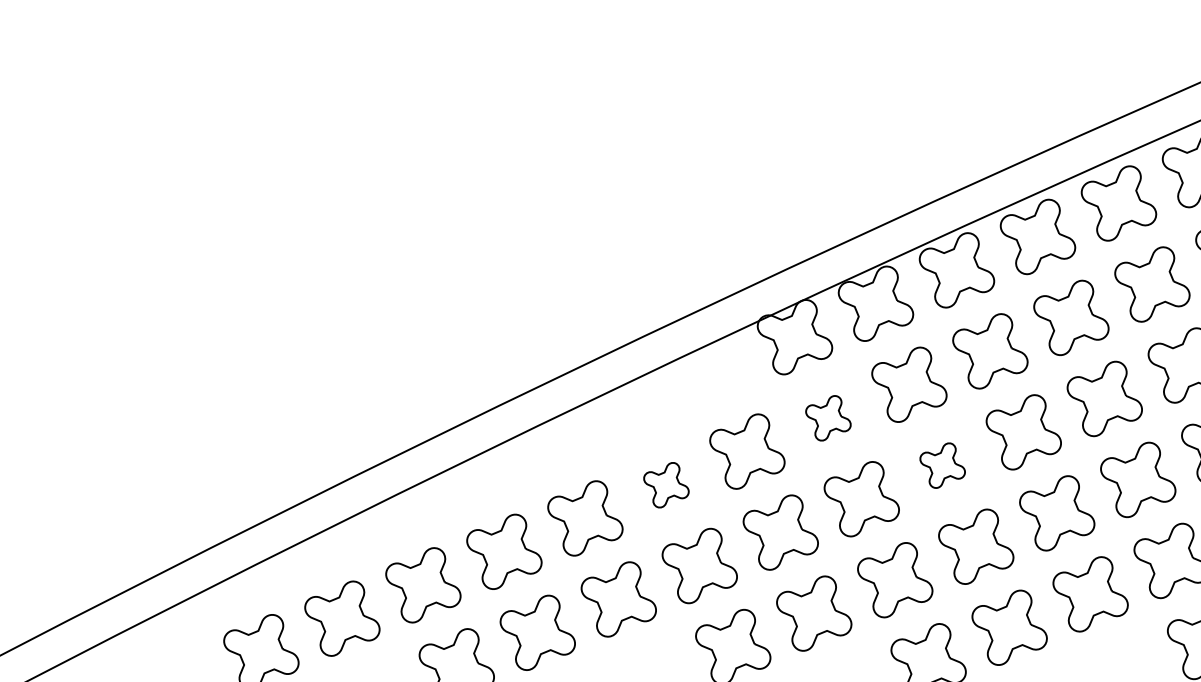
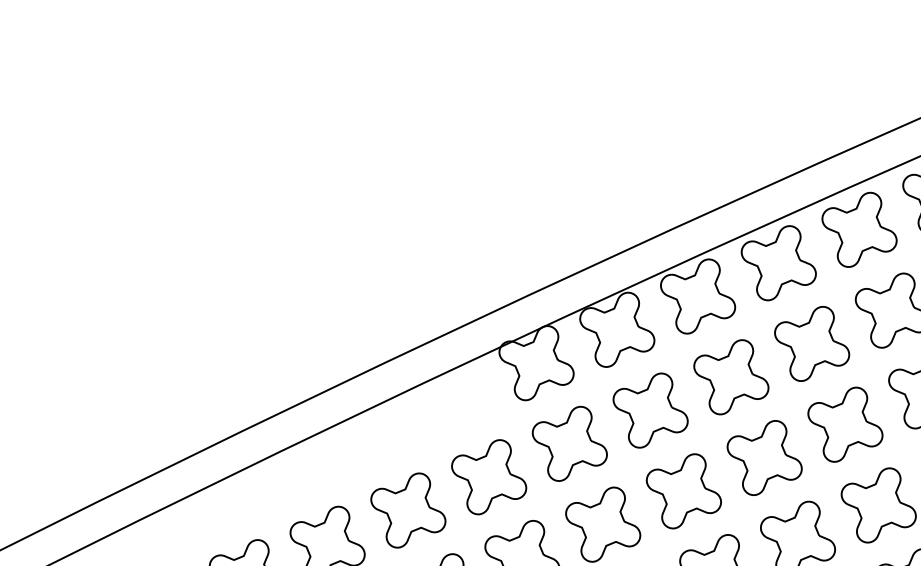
part: (828, 418) -> (569, 444), size x1.67
part: (942, 465) -> (683, 491), size x1.67
part: (666, 485) -> (408, 511), size x1.67

